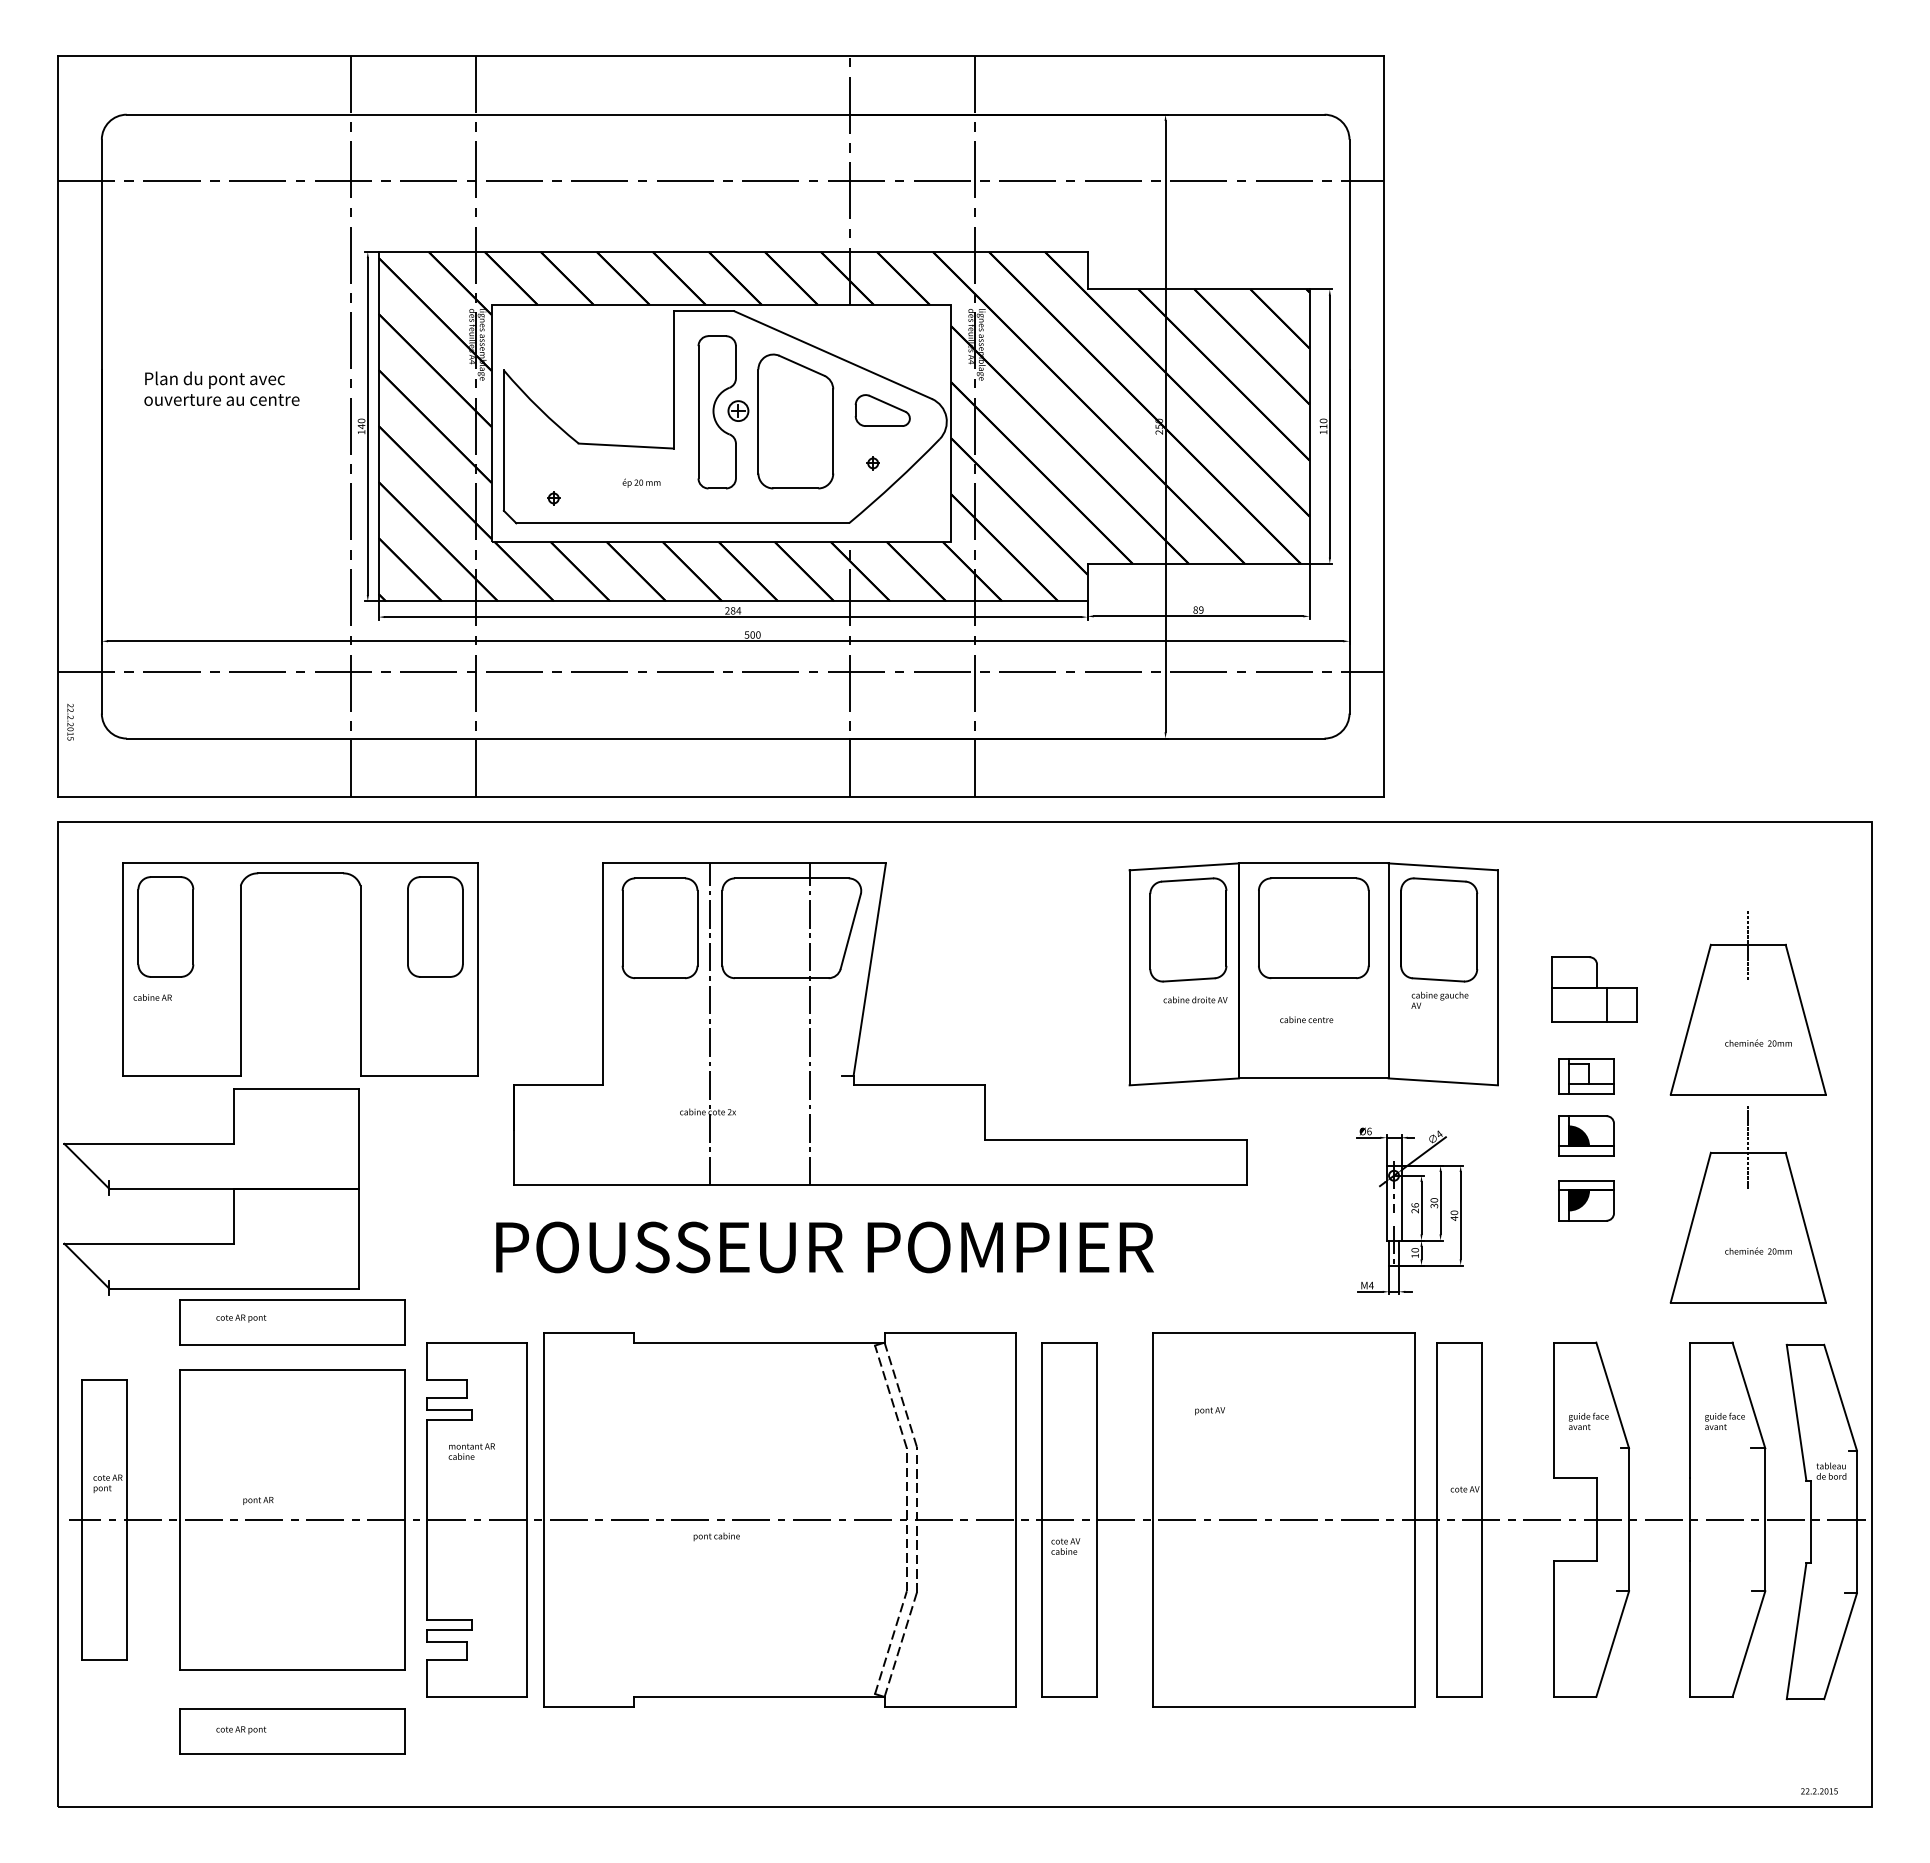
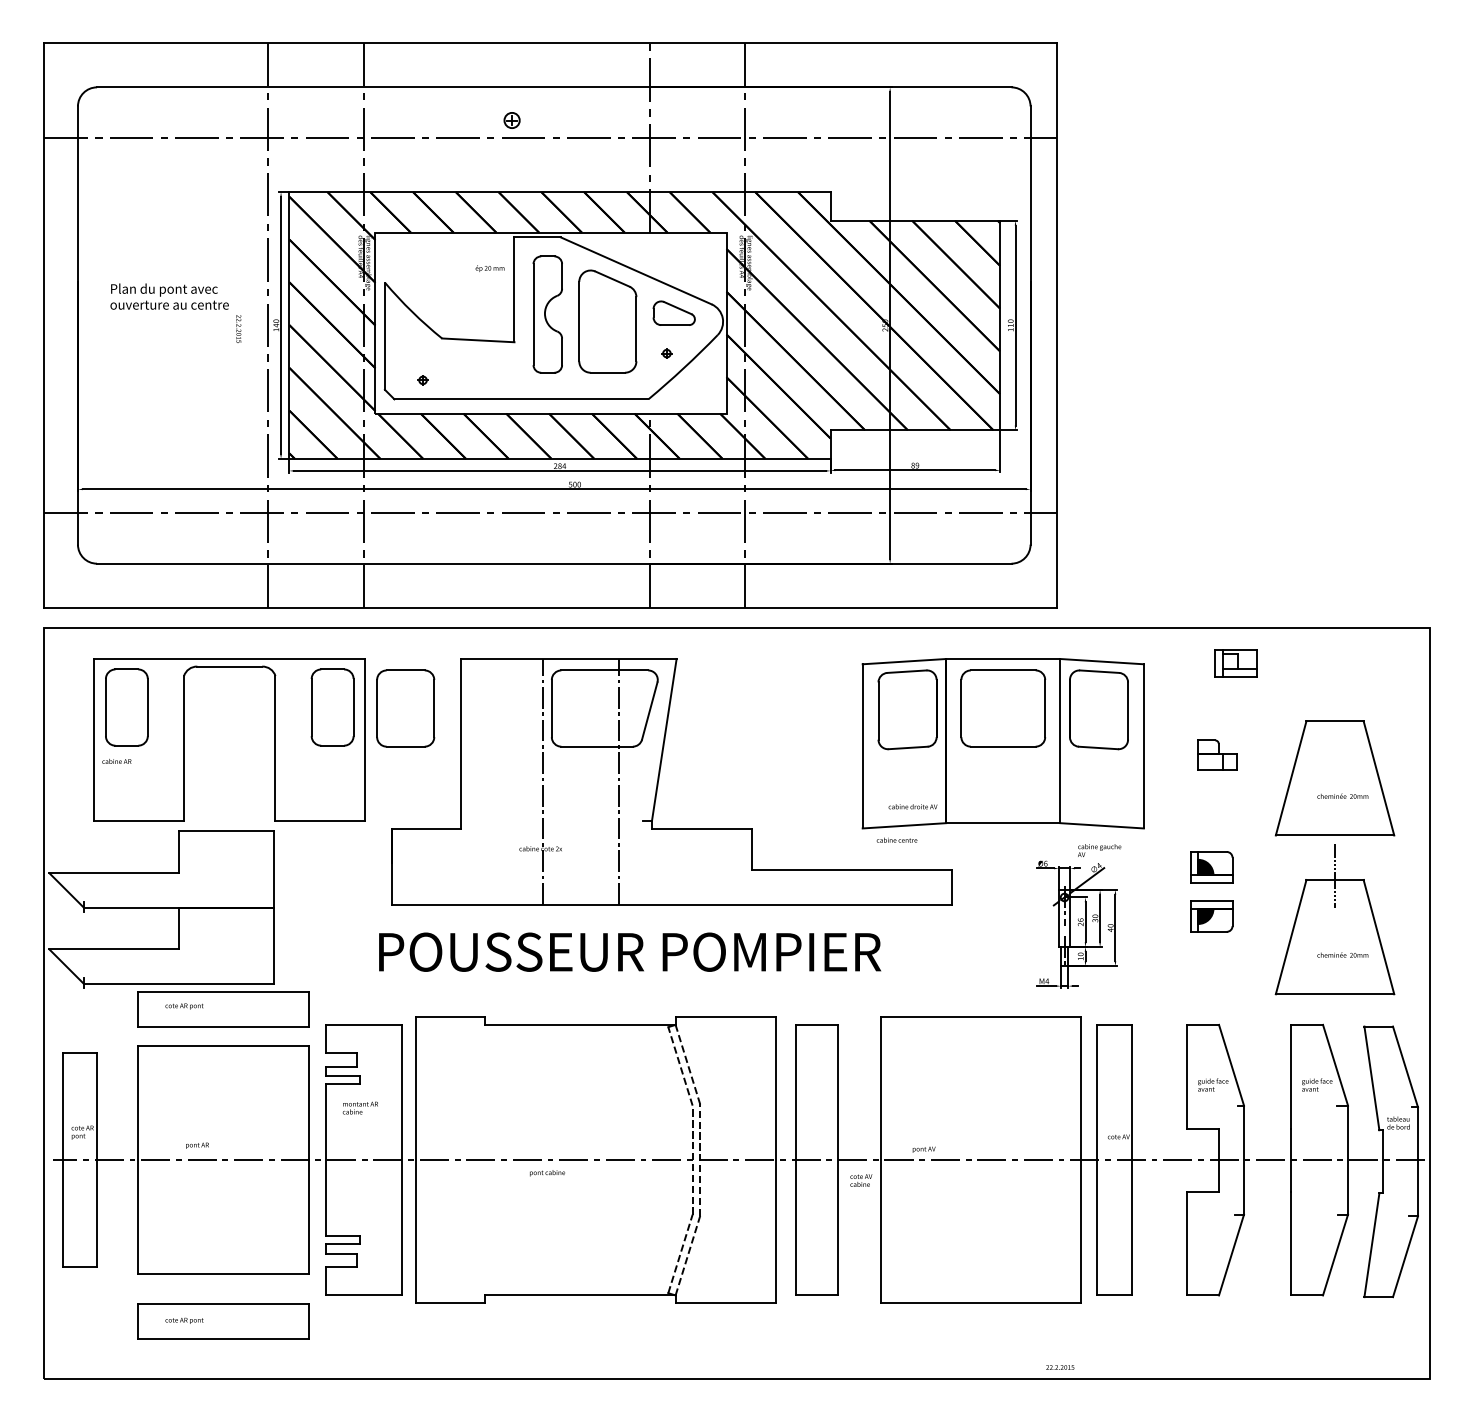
part: (738, 410) -> (512, 120), moved
text: (641, 482) -> (490, 268), moved
text: (70, 721) -> (238, 328), moved
part: (659, 928) -> (405, 708), moved
line: (1748, 945) -> (1335, 721), removed
part: (1594, 989) -> (1217, 755), size x0.6
text: (1195, 999) -> (912, 806), moved
text: (1439, 999) -> (1099, 849), moved
text: (1306, 1019) -> (896, 840), moved
part: (1586, 1076) -> (1235, 663), moved
text: (1209, 1411) -> (923, 1150), moved
text: (1065, 1546) -> (861, 1180), moved
text: (1819, 1791) -> (1060, 1367), moved

